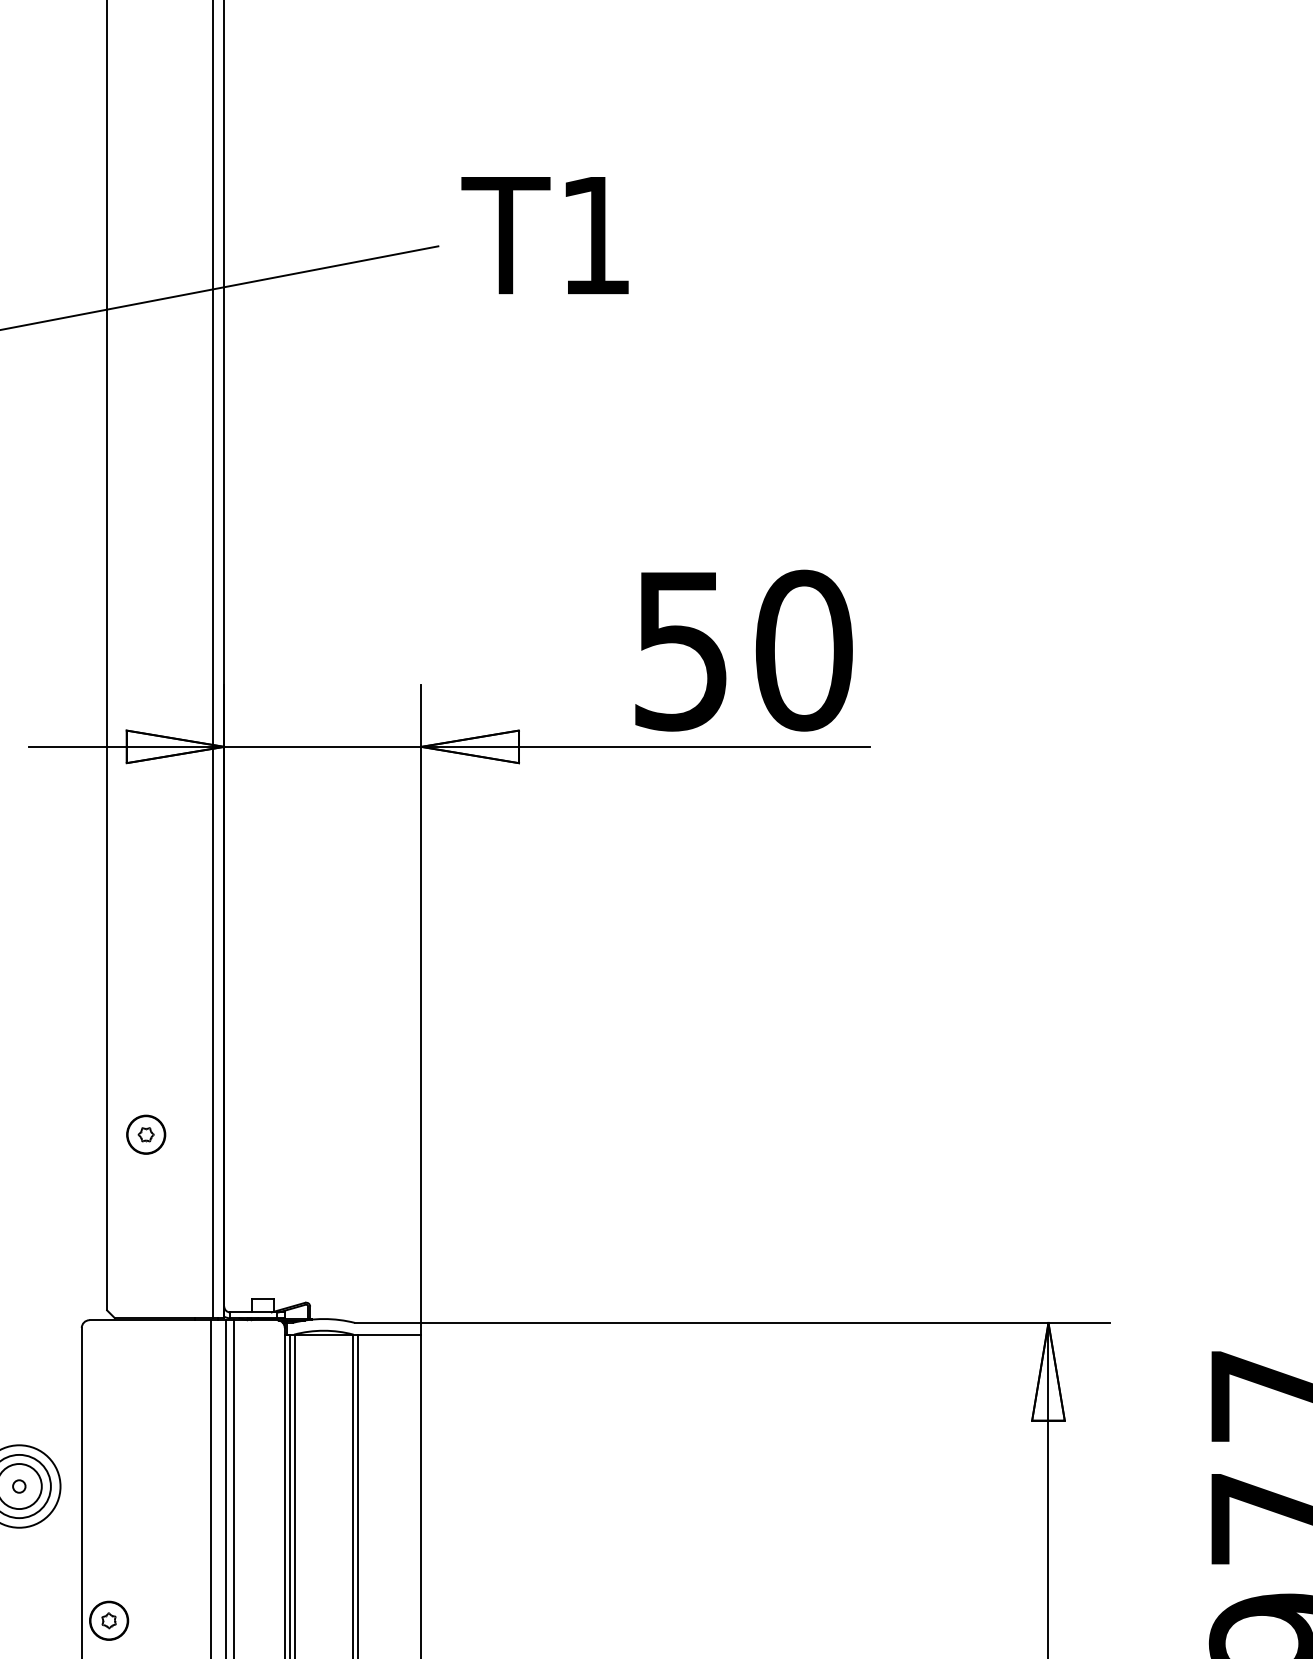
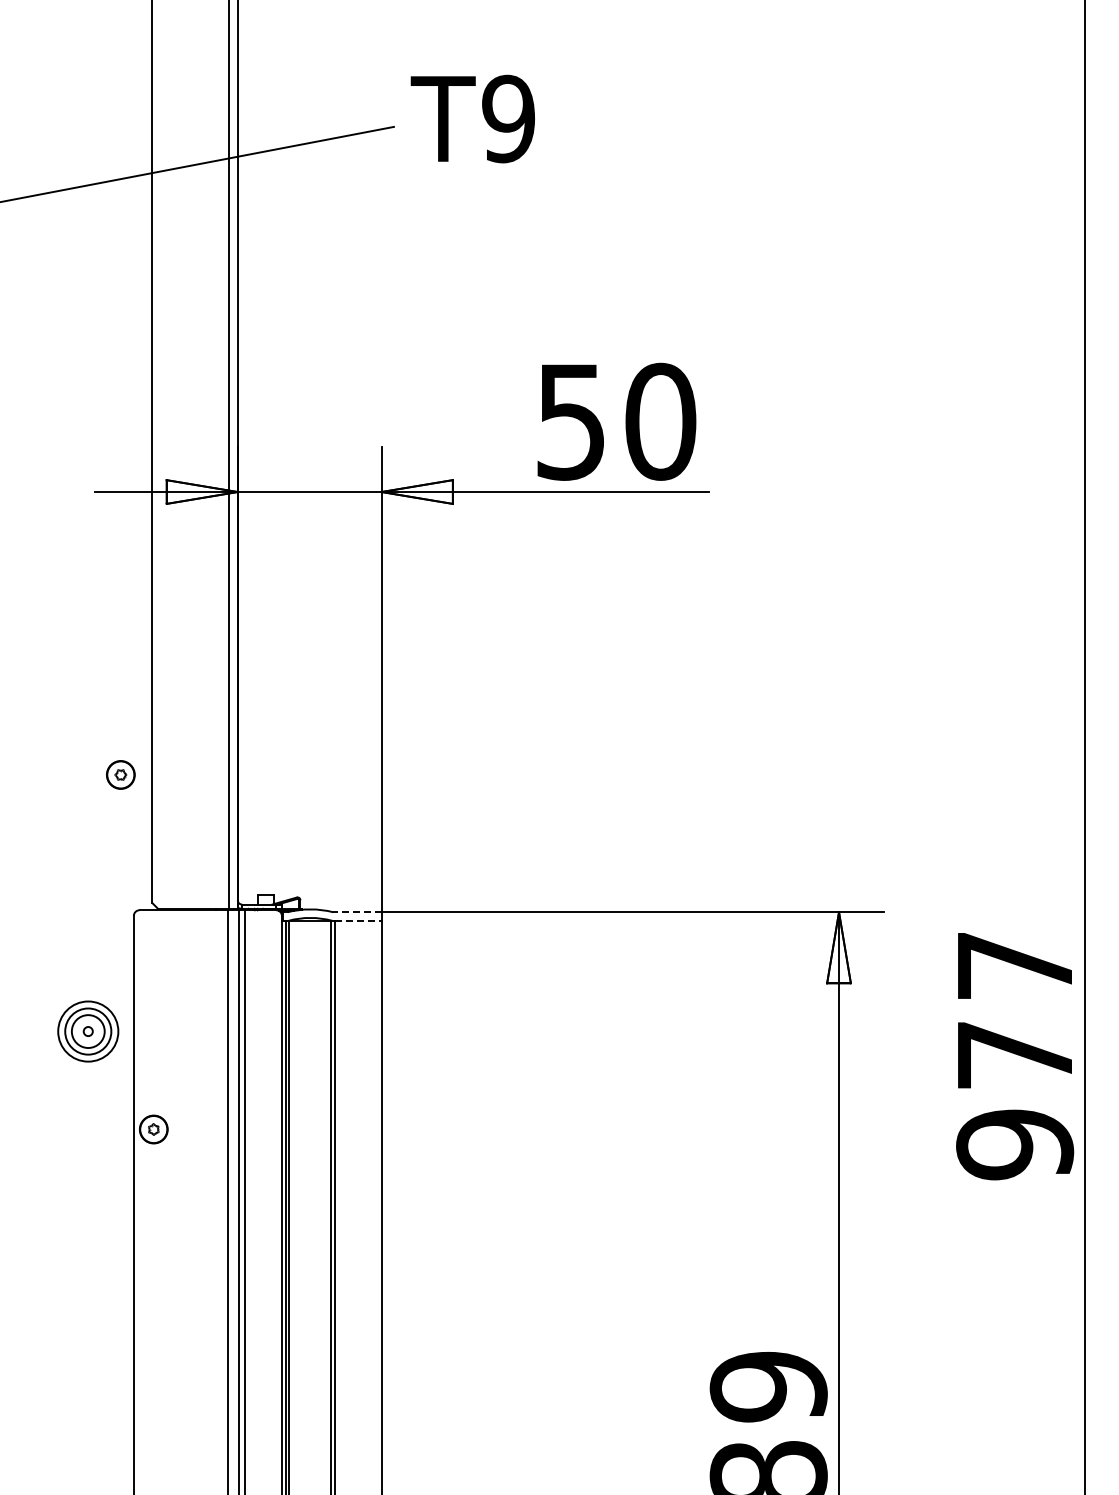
text: (595, 234) -> (508, 118), T1 -> T9
part: (145, 1134) -> (120, 774), moved
line: (386, 1323) -> (356, 912), solid -> dashed
line: (389, 1334) -> (358, 920), solid -> dashed

